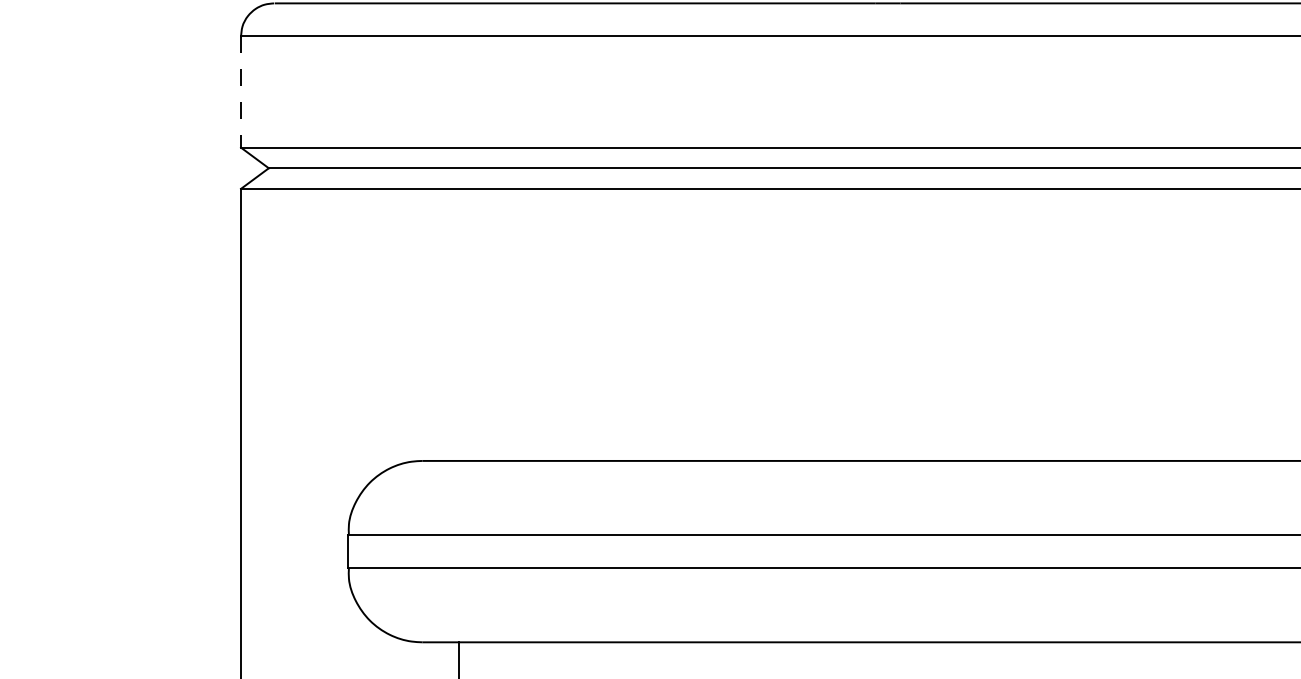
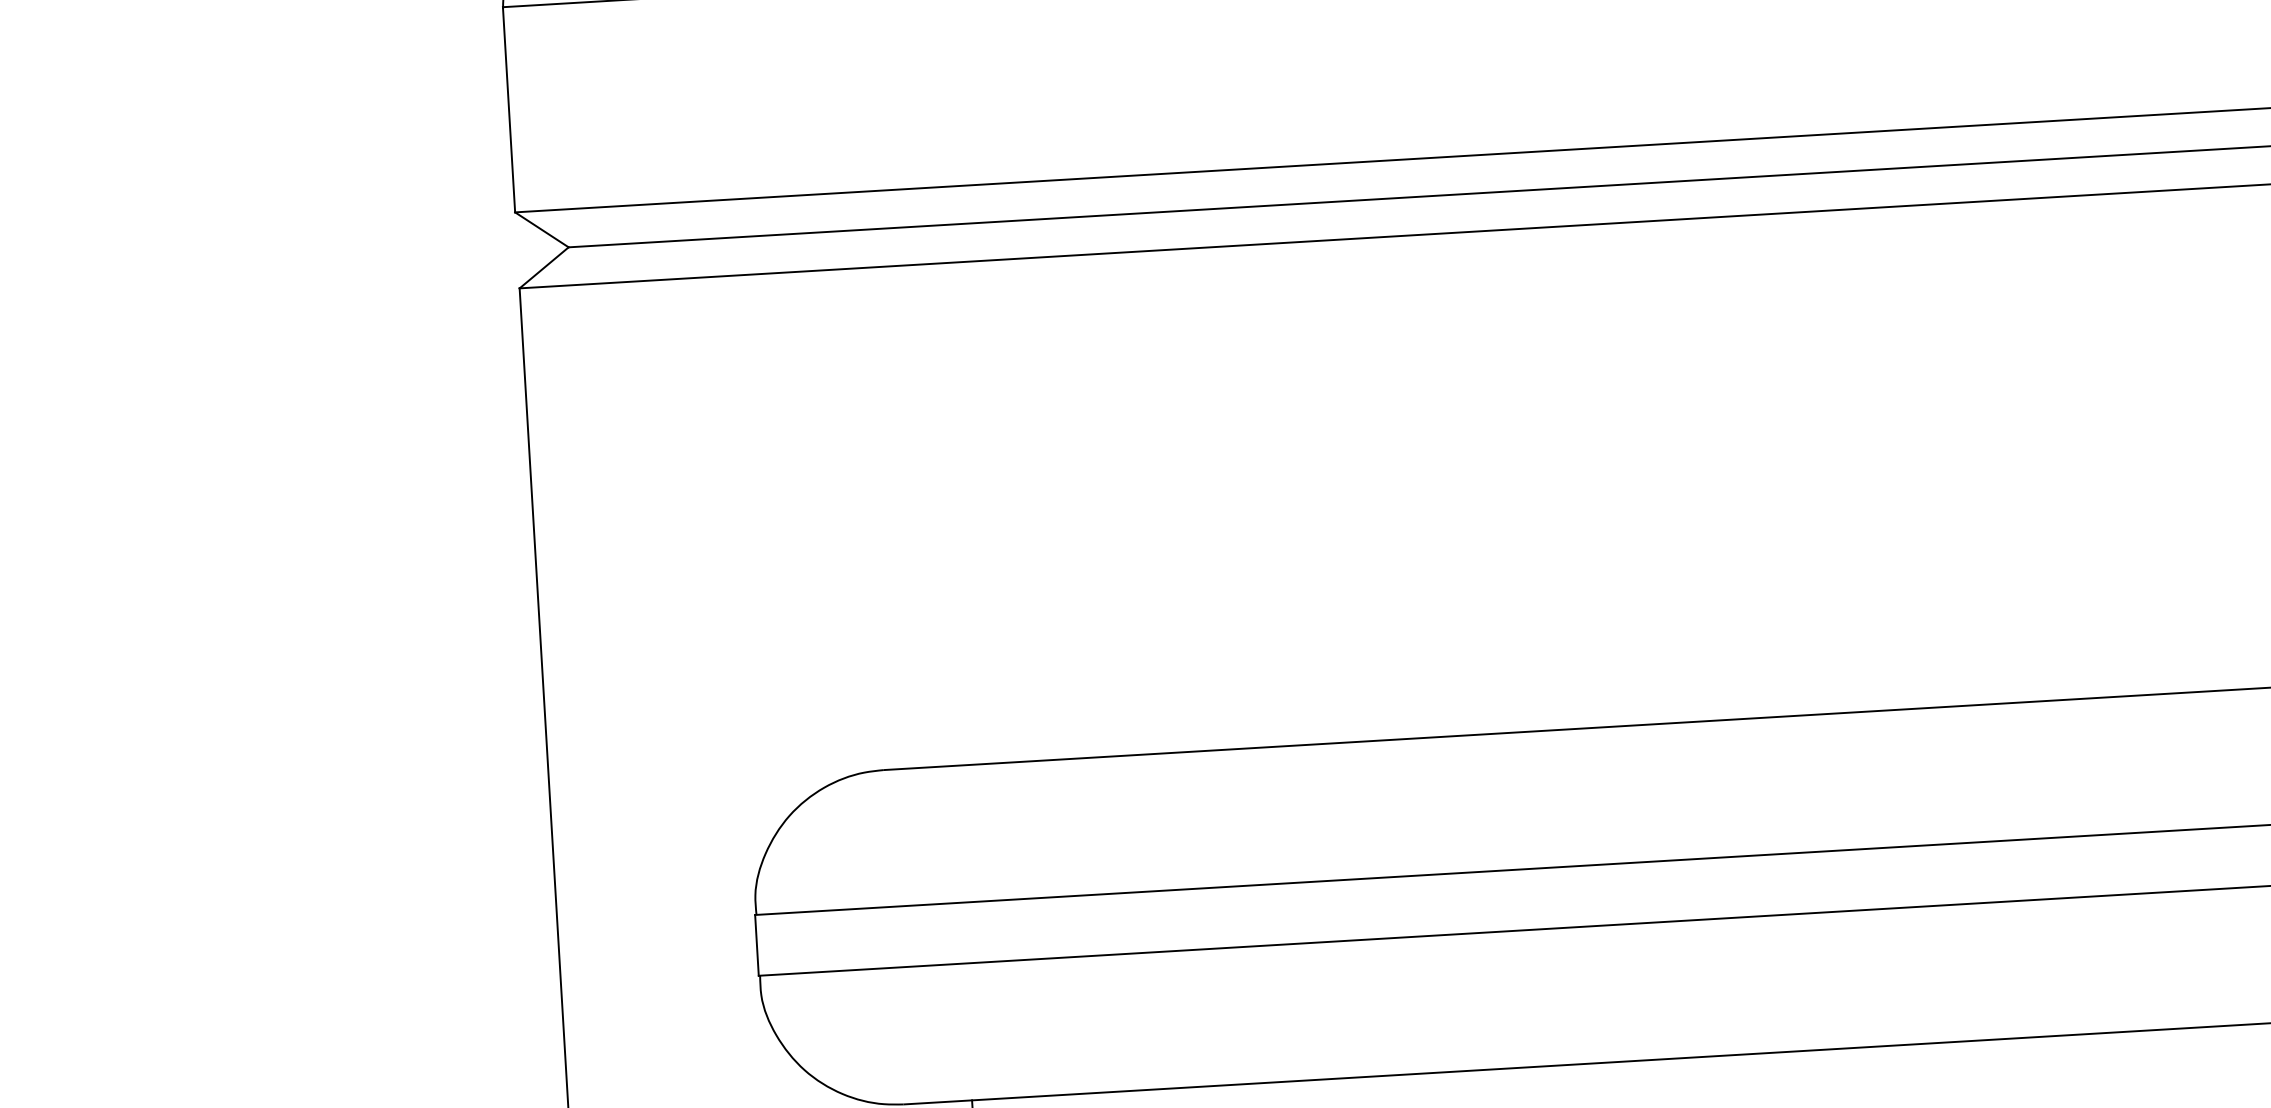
line: (241, 92) -> (509, 110), dashed -> solid

